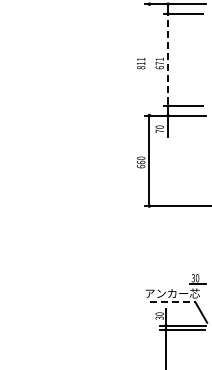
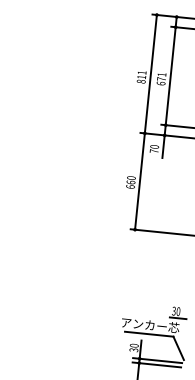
line: (149, 59) -> (151, 73), added
line: (168, 59) -> (171, 75), dashed -> solid
line: (172, 301) -> (149, 333), dashed -> solid

